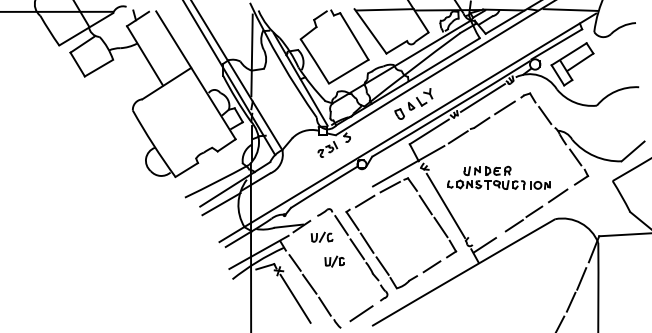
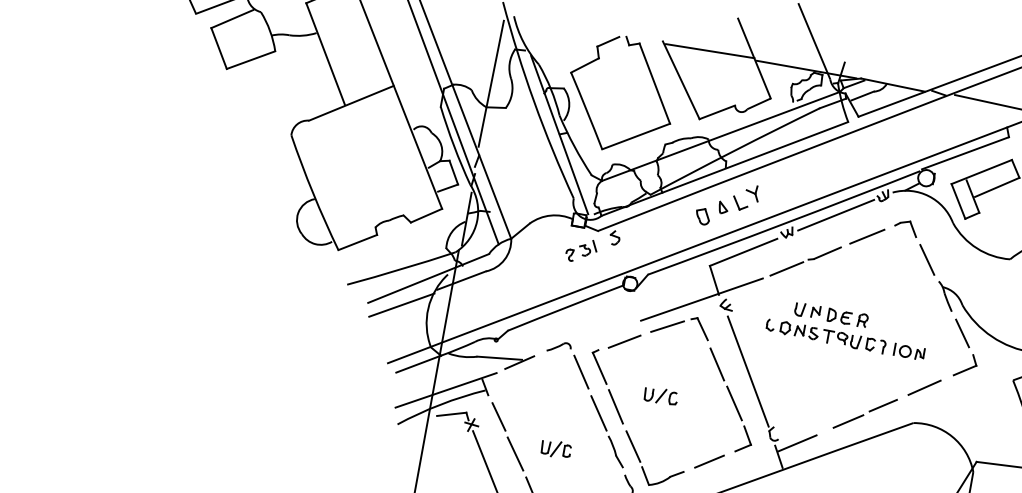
part: (498, 177) -> (846, 328), moved
part: (321, 236) -> (660, 394), moved
part: (334, 261) -> (555, 449), moved

